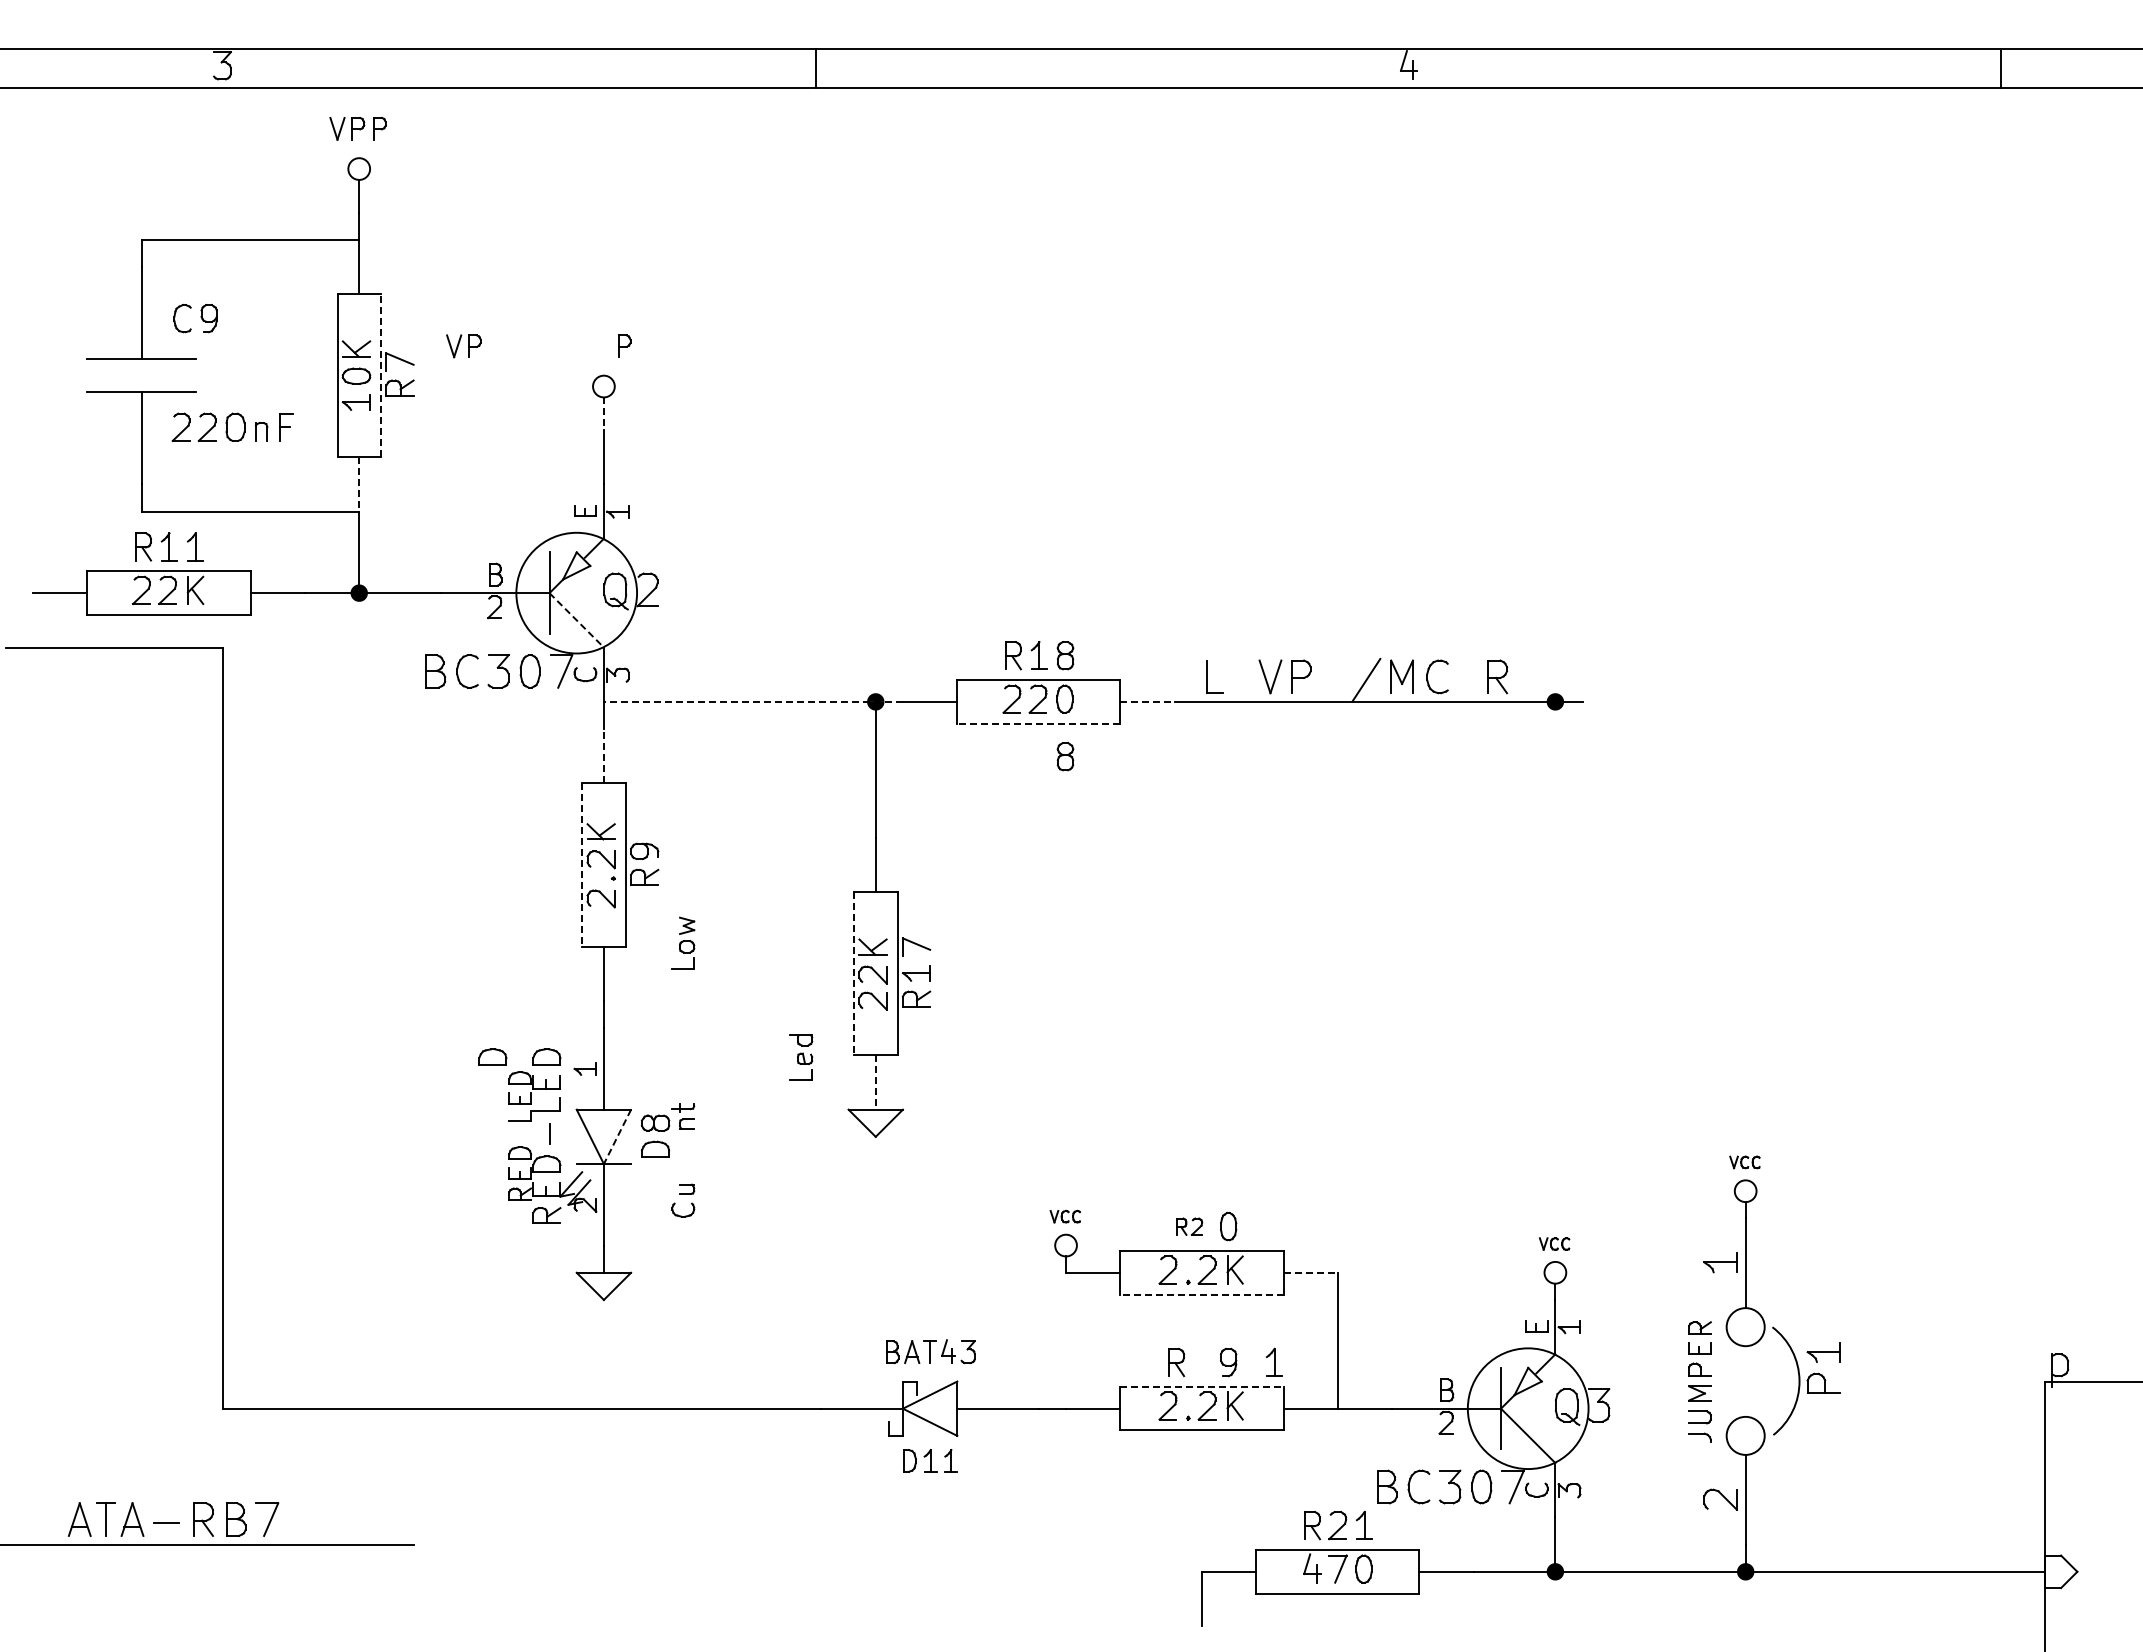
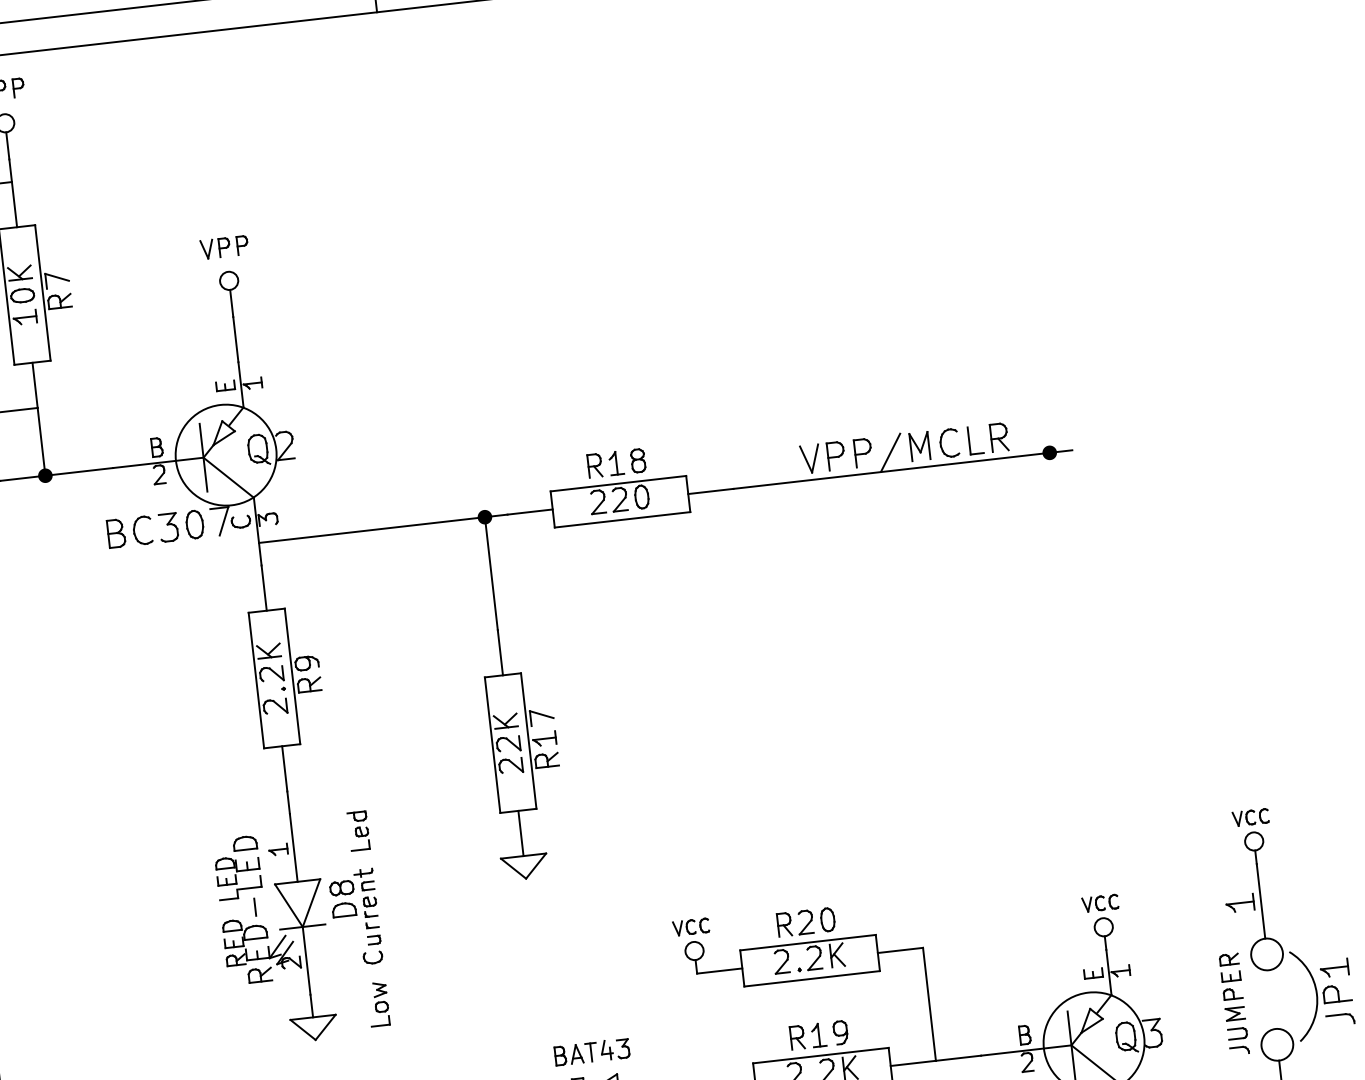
part: (463, 346) -> (215, 248), moved
line: (380, 375) -> (42, 292), dashed -> solid
line: (603, 414) -> (231, 304), dashed -> solid
line: (359, 484) -> (35, 385), dashed -> solid
line: (577, 620) -> (229, 477), dashed -> solid
part: (1207, 676) -> (969, 440), moved
part: (1333, 676) -> (862, 452), added
line: (753, 701) -> (383, 528), dashed -> solid
line: (1148, 701) -> (711, 491), dashed -> solid
line: (1038, 723) -> (622, 519), dashed -> solid
line: (603, 755) -> (263, 587), dashed -> solid
part: (1065, 756) -> (647, 544), removed
line: (582, 865) -> (256, 680), dashed -> solid
part: (683, 942) -> (378, 1003), moved
line: (854, 973) -> (492, 744), dashed -> solid
part: (492, 1056) -> (200, 848), removed
part: (801, 1057) -> (358, 830), moved
line: (875, 1082) -> (520, 833), dashed -> solid
line: (617, 1137) -> (311, 903), dashed -> solid
part: (687, 1156) -> (371, 912), added
part: (1744, 1162) -> (1250, 817), size x1.43
part: (1065, 1216) -> (691, 926), size x1.43
part: (1189, 1226) -> (795, 923), size x1.67
part: (1554, 1243) -> (1100, 903), size x1.43
line: (1311, 1272) -> (901, 950), dashed -> solid
line: (1201, 1294) -> (811, 978), dashed -> solid
part: (1274, 1361) -> (818, 1034), moved
line: (1201, 1386) -> (820, 1055), dashed -> solid
part: (1824, 1414) -> (1340, 1019), added

